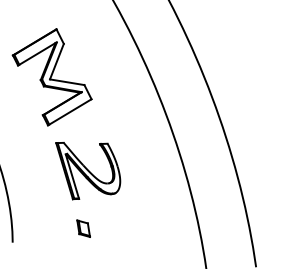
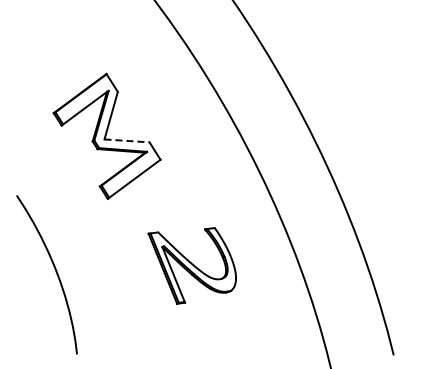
line: (67, 81) -> (127, 140), solid -> dashed
part: (86, 170) -> (191, 265), moved
part: (83, 228) -> (166, 327), removed

